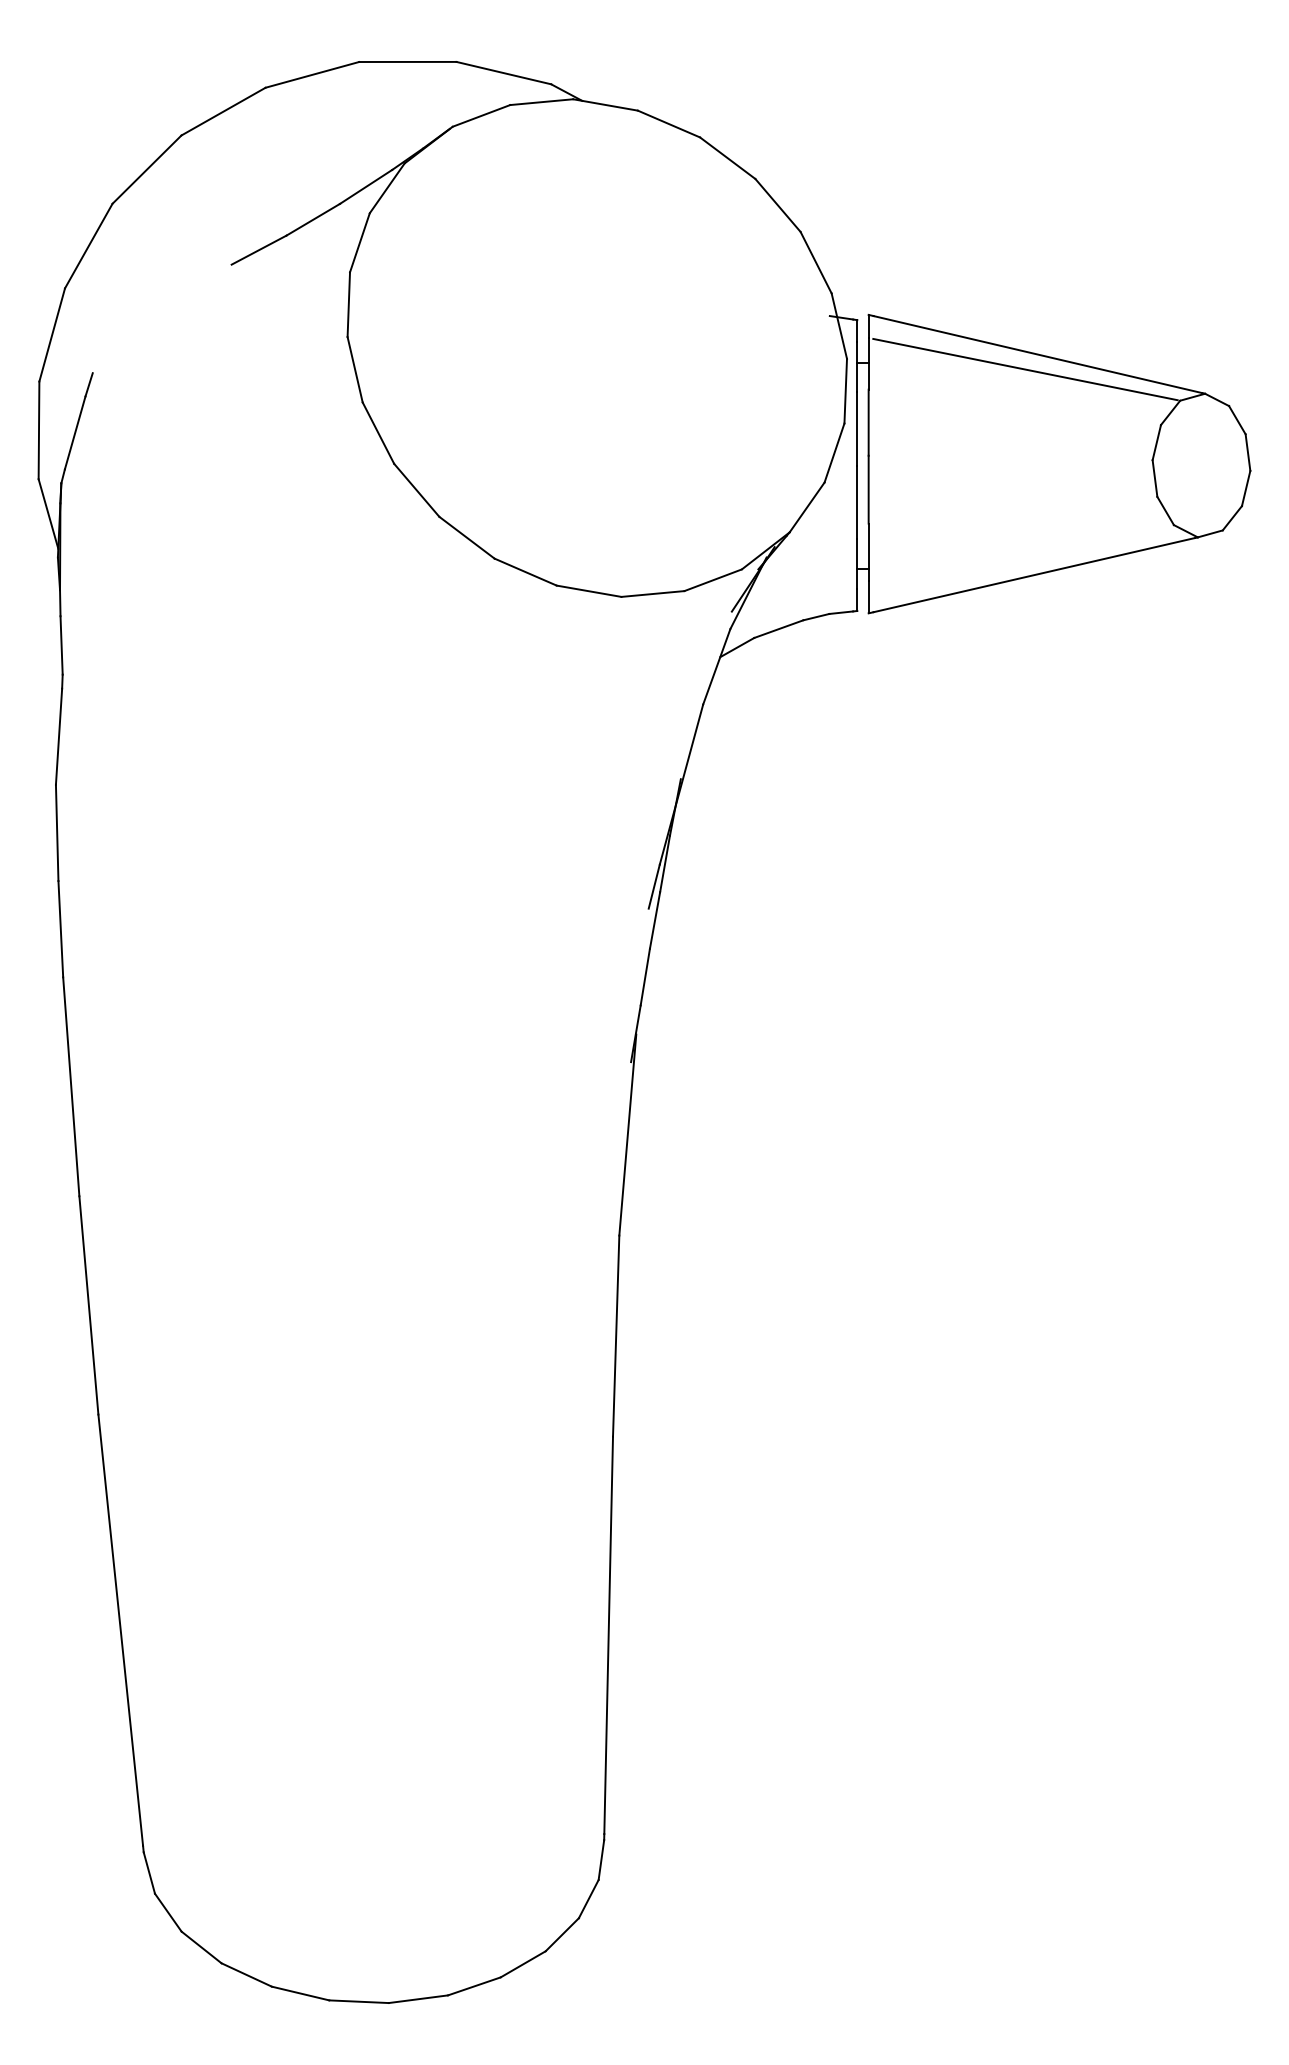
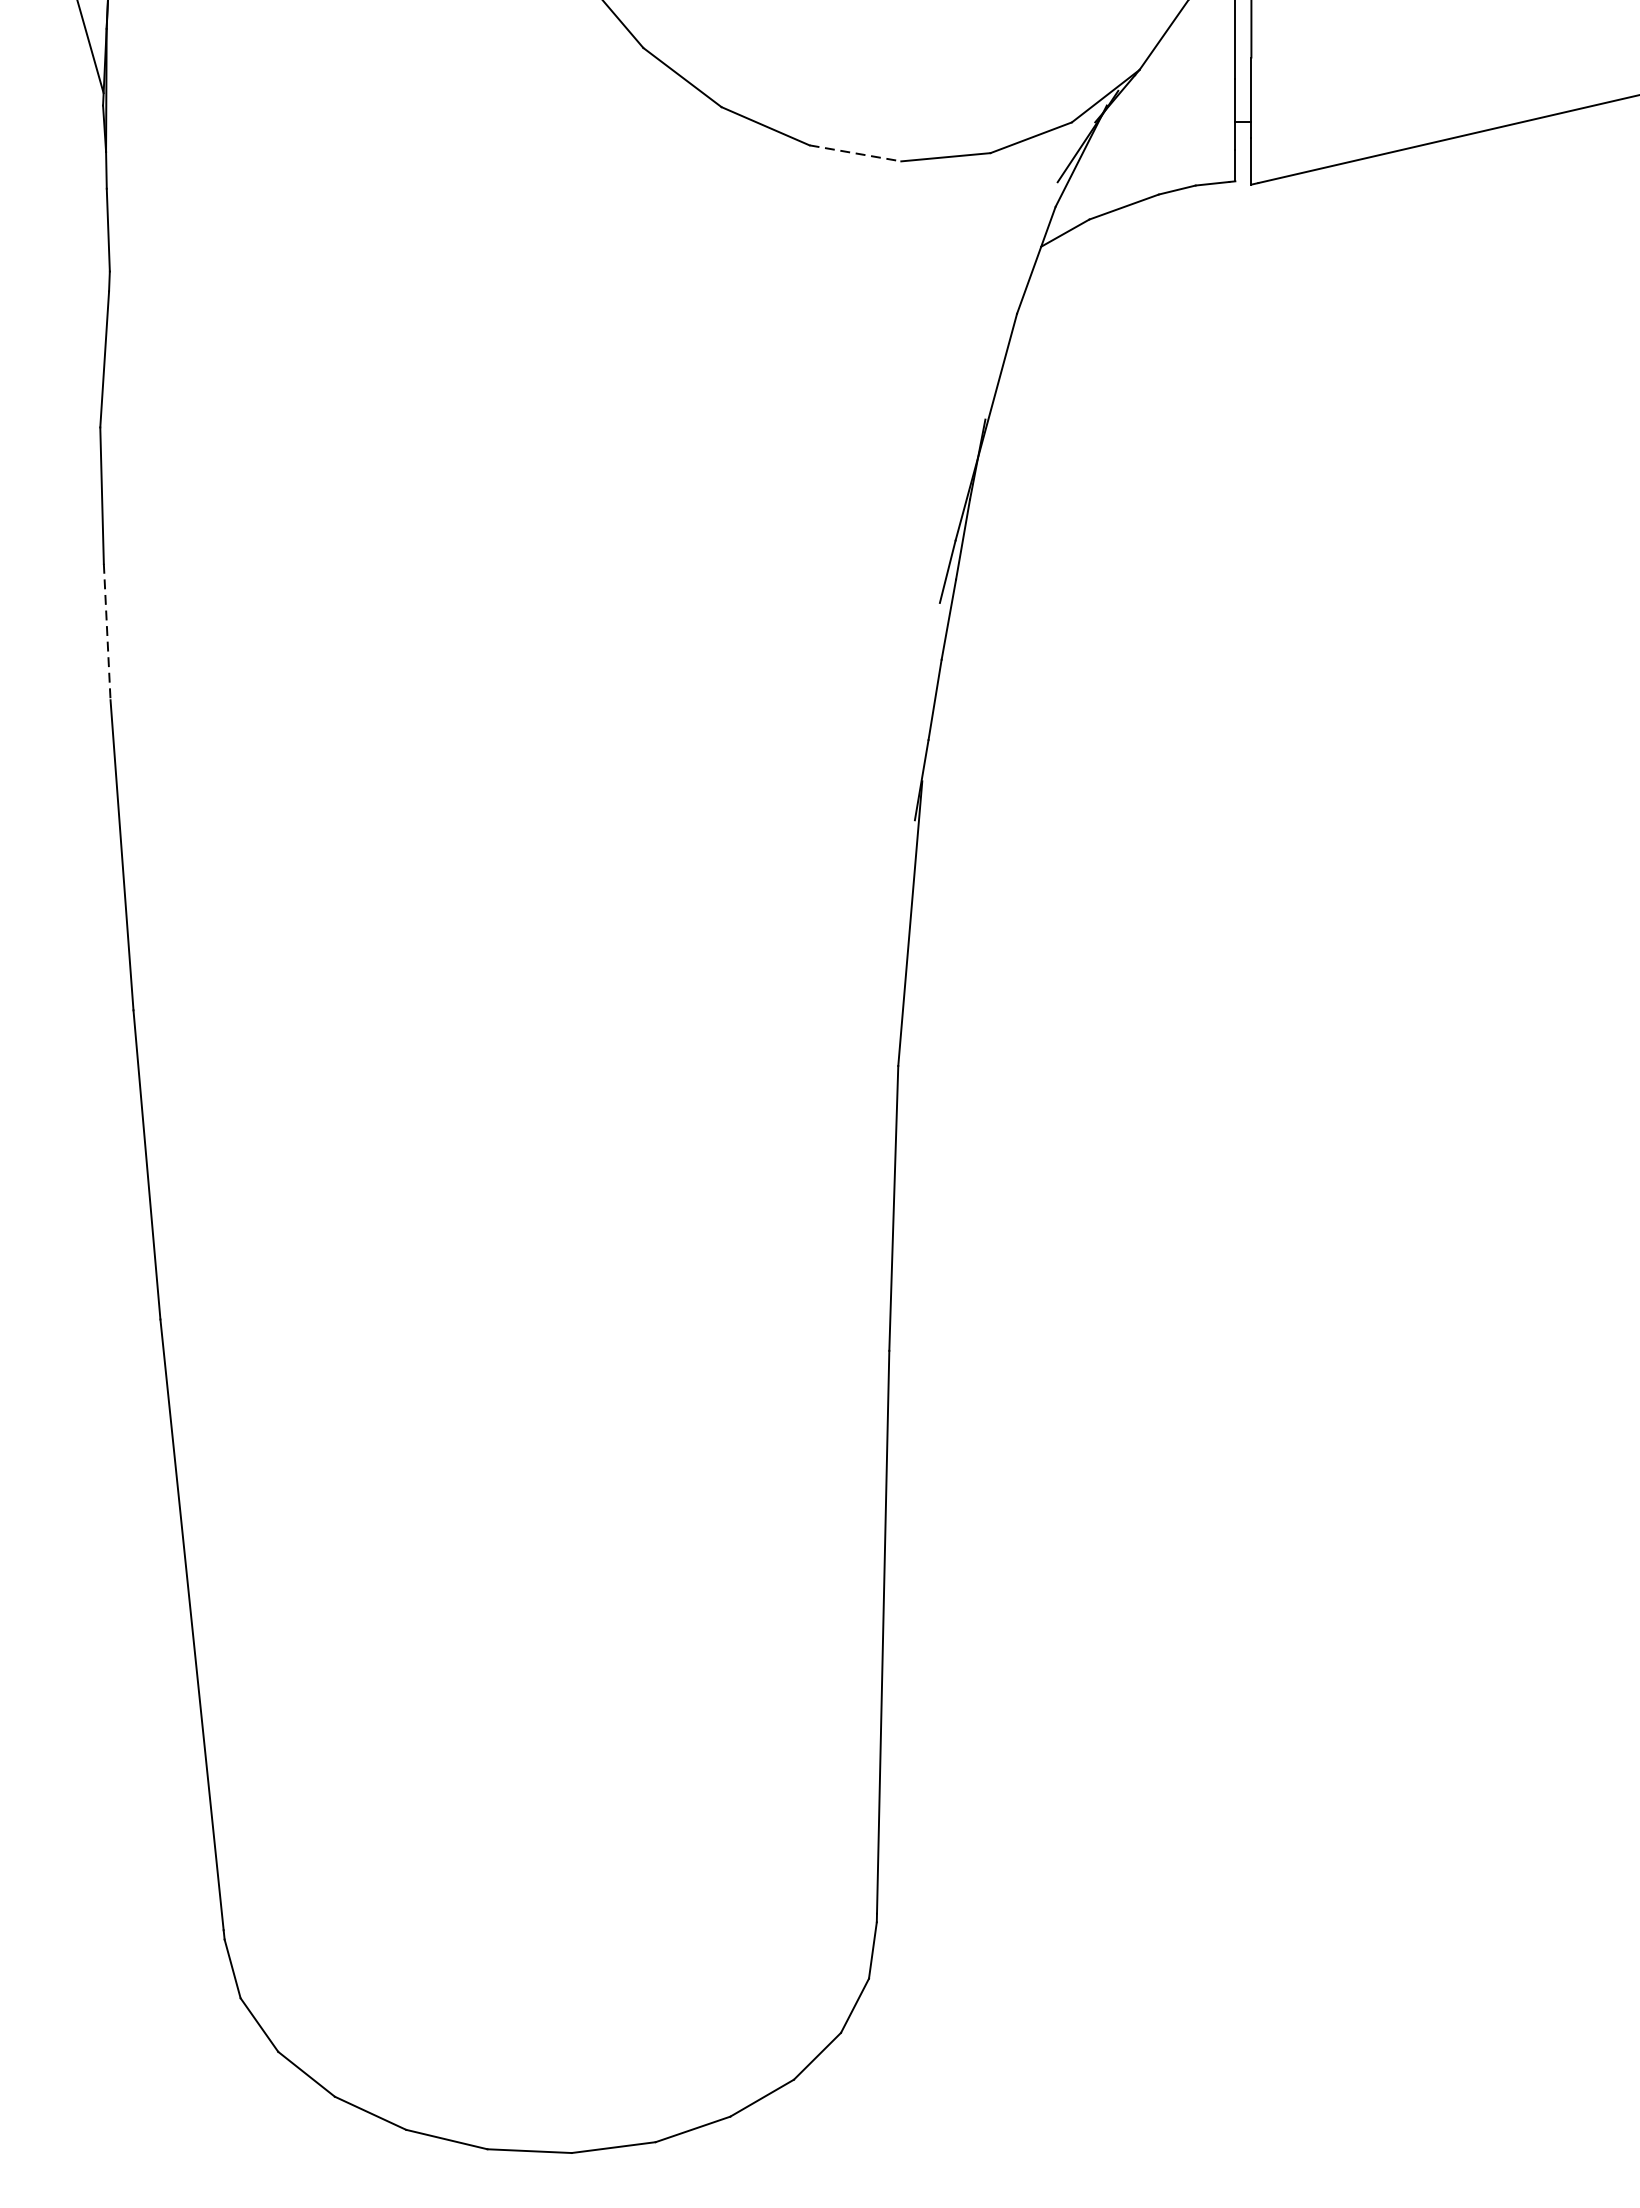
line: (589, 591) -> (856, 153), solid -> dashed
line: (60, 929) -> (106, 632), solid -> dashed

